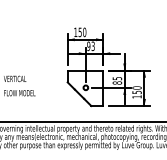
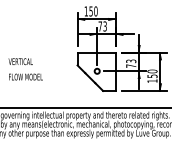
text: (88, 46) -> (100, 26), 93 -> 73
text: (117, 80) -> (131, 63), 85 -> 73

